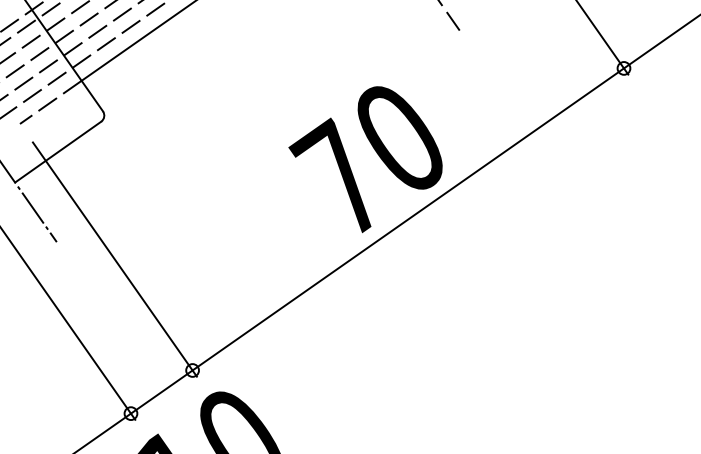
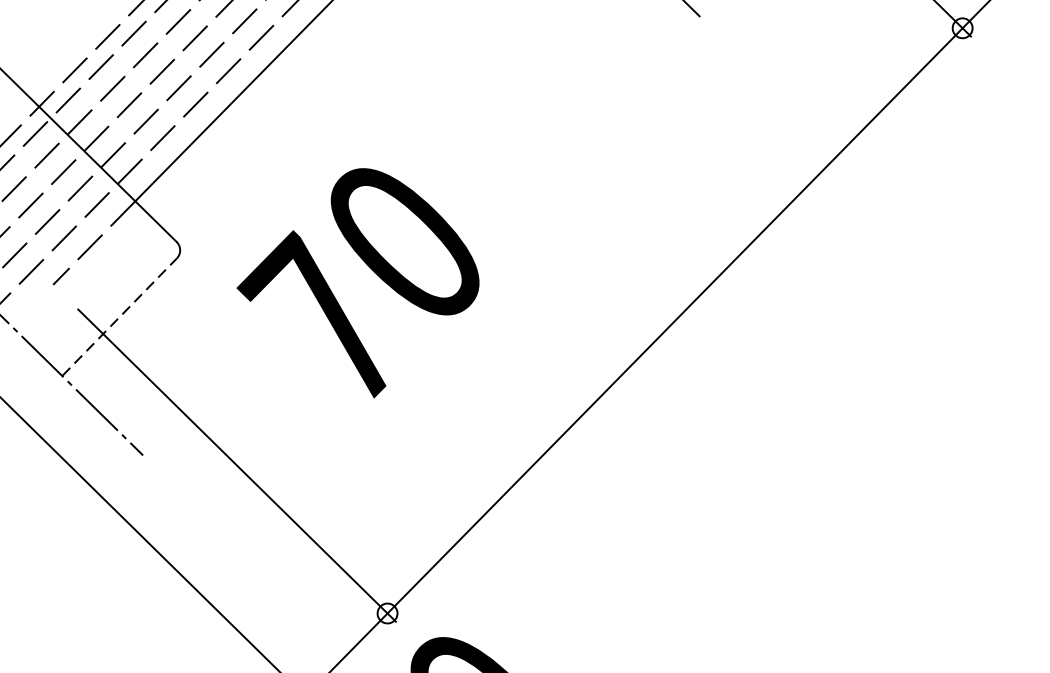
line: (58, 152) -> (120, 317), solid -> dashed
text: (365, 159) -> (358, 284), moved

